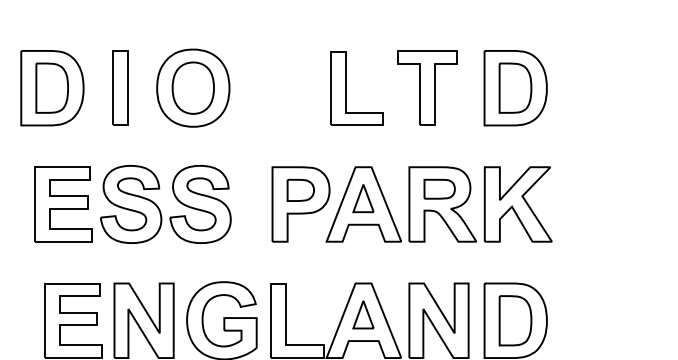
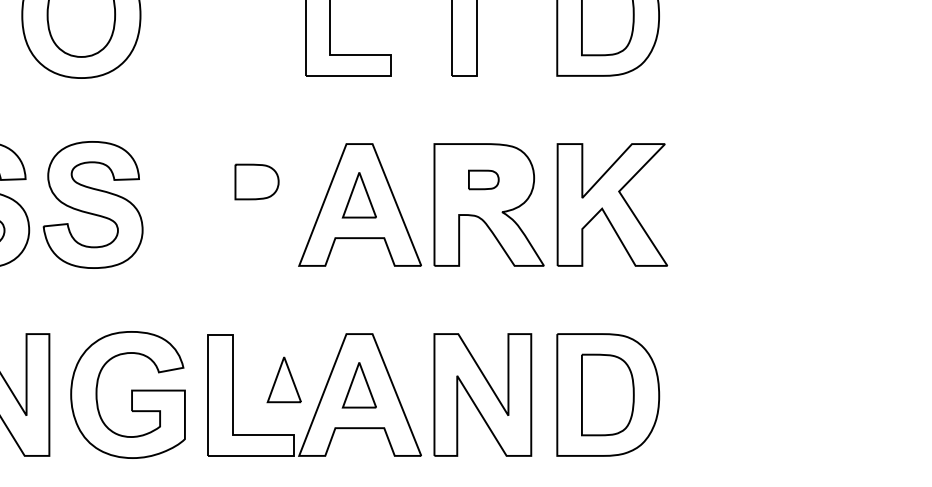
part: (439, 188) -> (483, 178), size x0.6
part: (300, 204) -> (256, 205), removed
part: (317, 311) -> (284, 379), added

